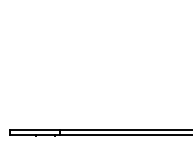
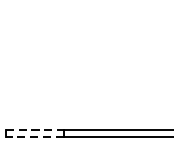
line: (34, 129) -> (34, 129), solid -> dashed
line: (34, 135) -> (34, 136), solid -> dashed

